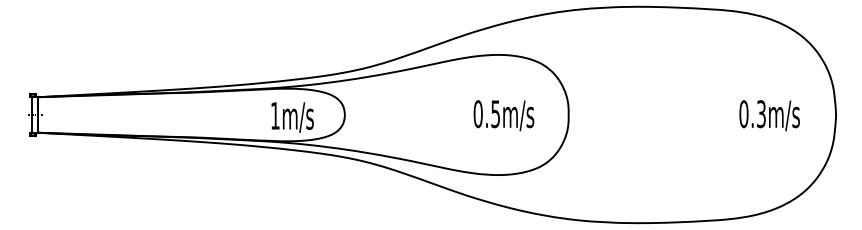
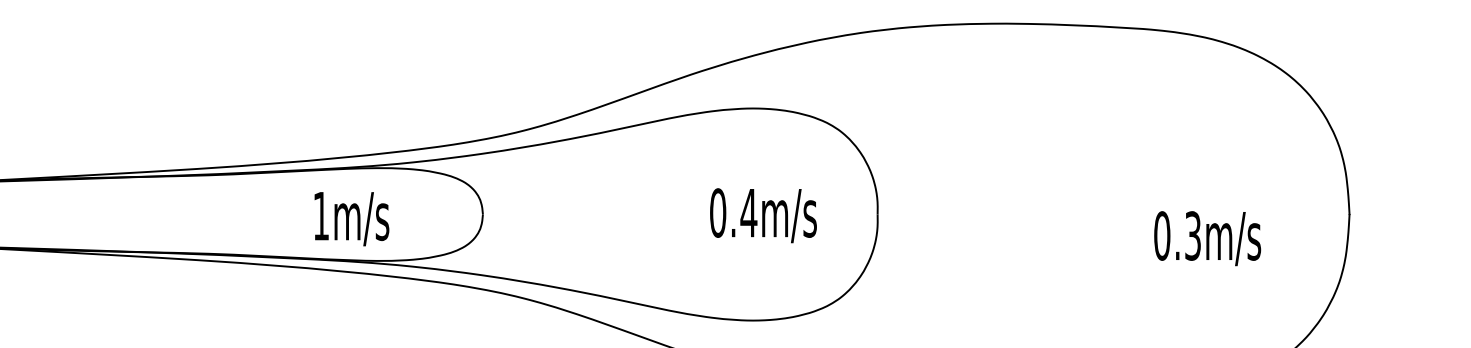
text: (495, 114) -> (748, 213), 0.5m/s -> 0.4m/s
text: (769, 115) -> (1207, 238), moved
text: (292, 117) -> (351, 218), moved

